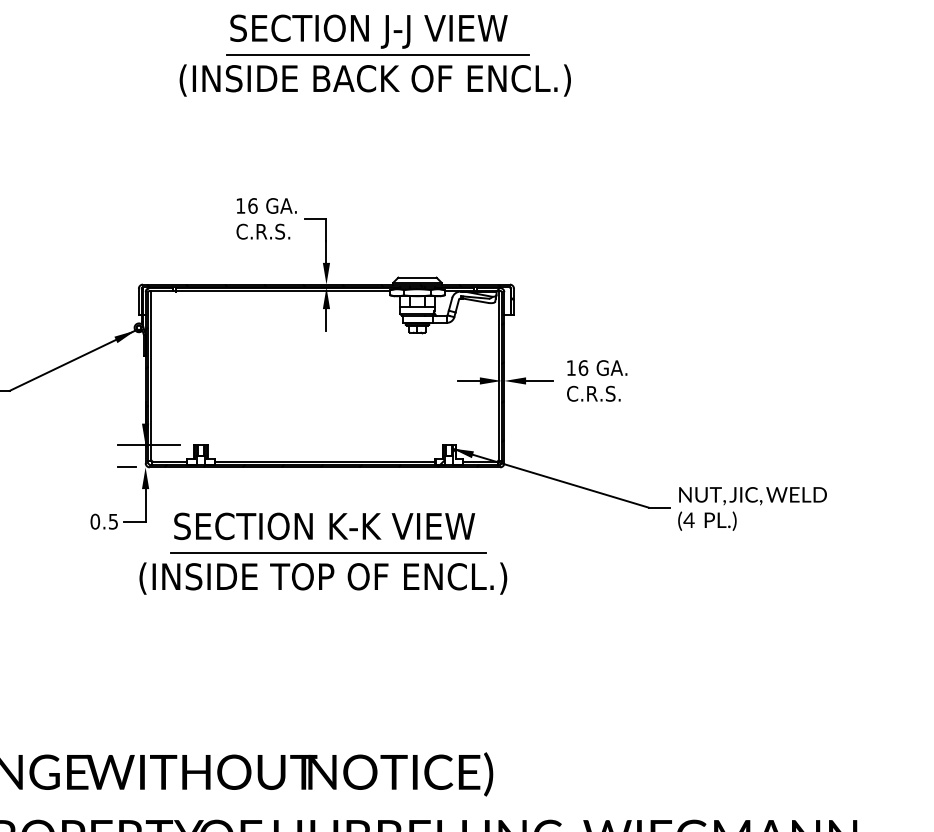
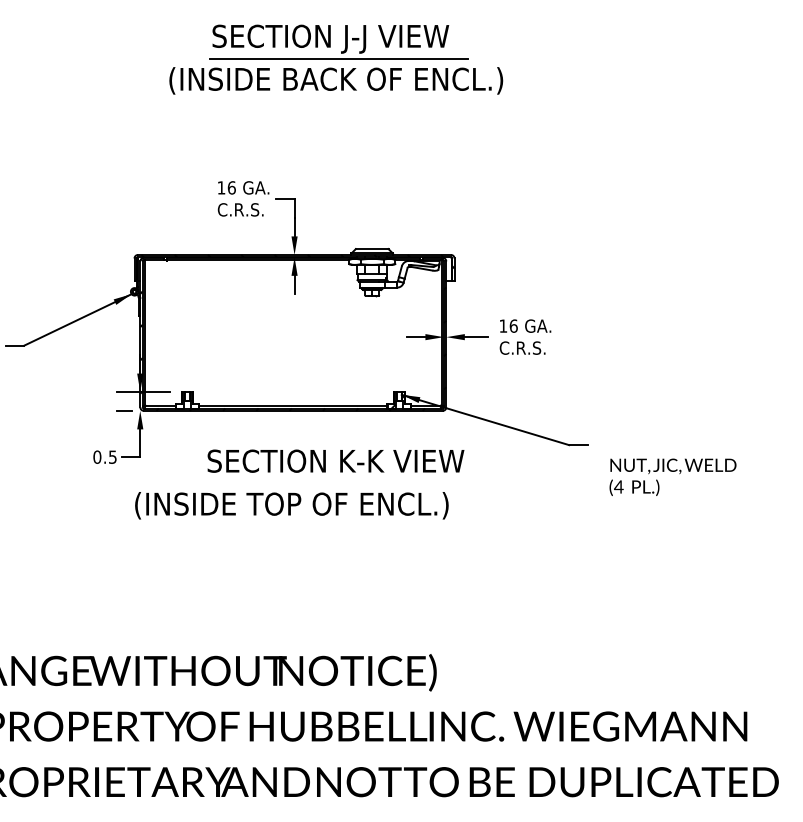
text: (751, 507) -> (672, 476), moved
text: (324, 525) -> (335, 460), moved
line: (327, 552) -> (295, 483), removed

